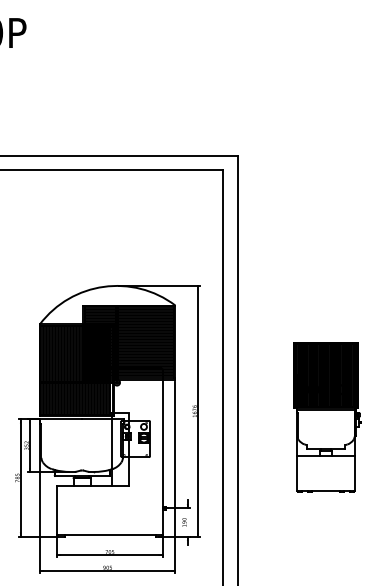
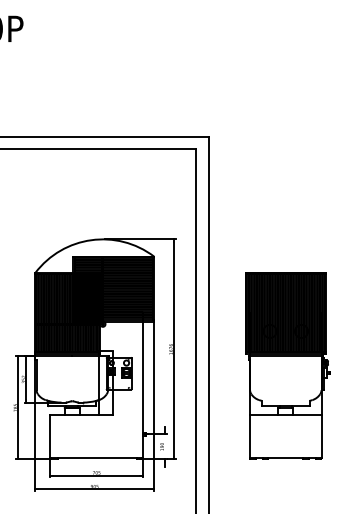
part: (327, 417) -> (287, 366), size x1.43
part: (107, 429) -> (94, 365), moved

